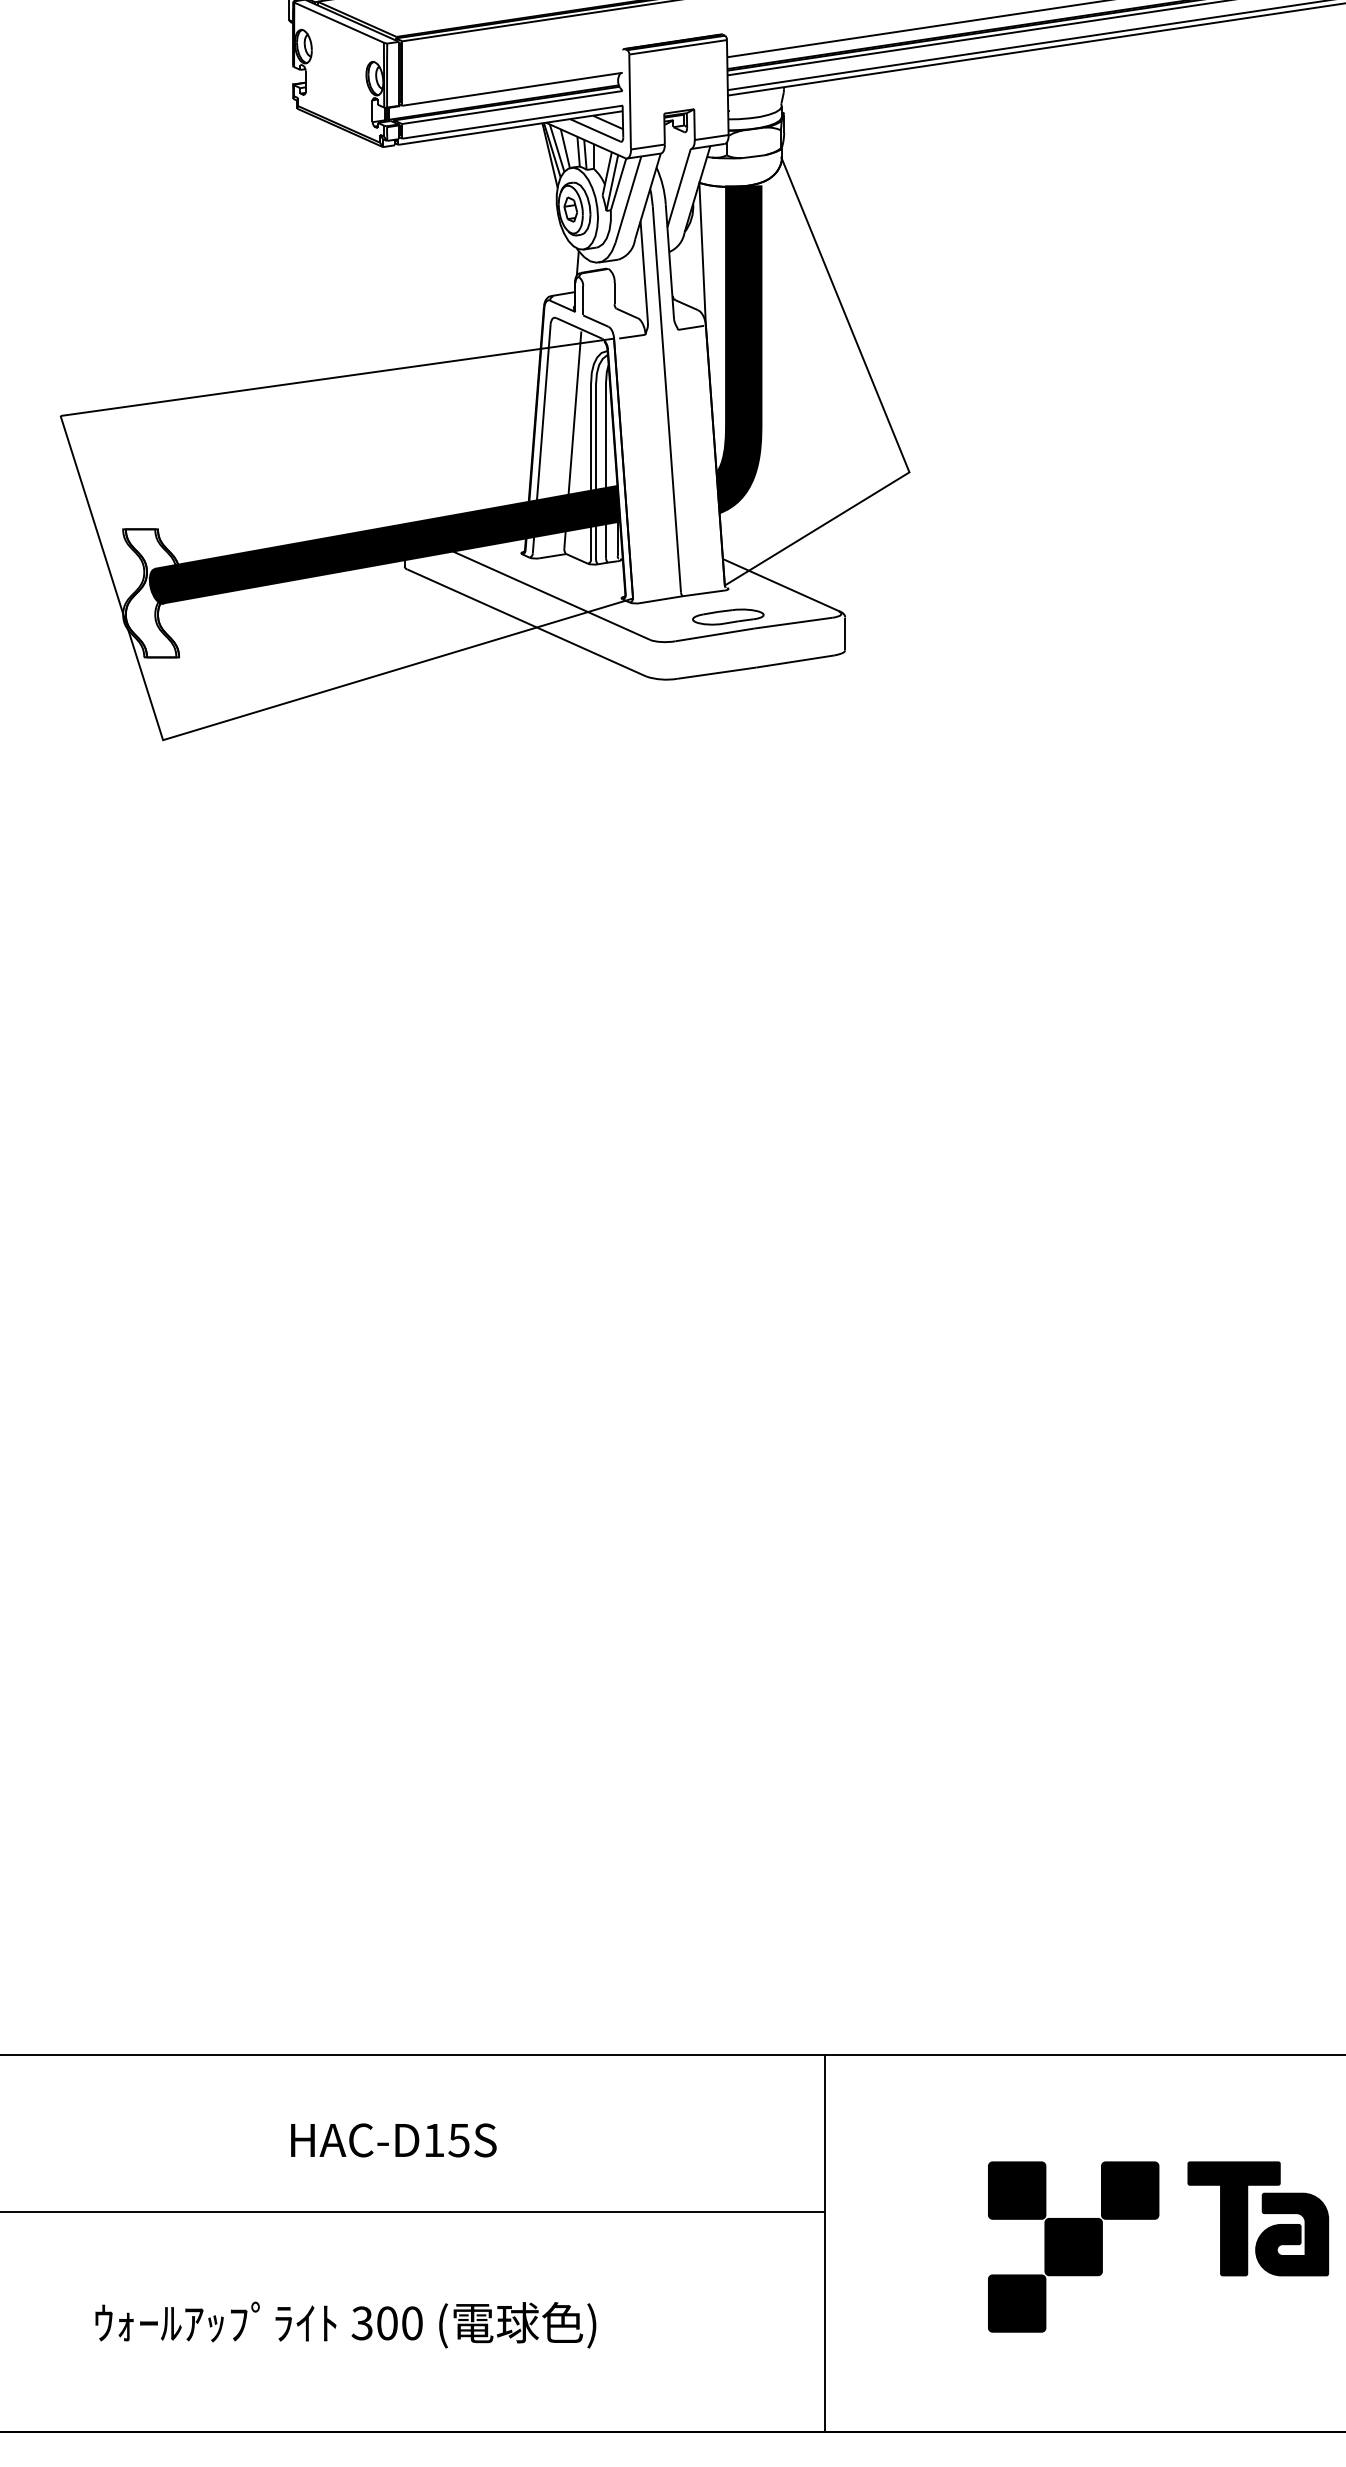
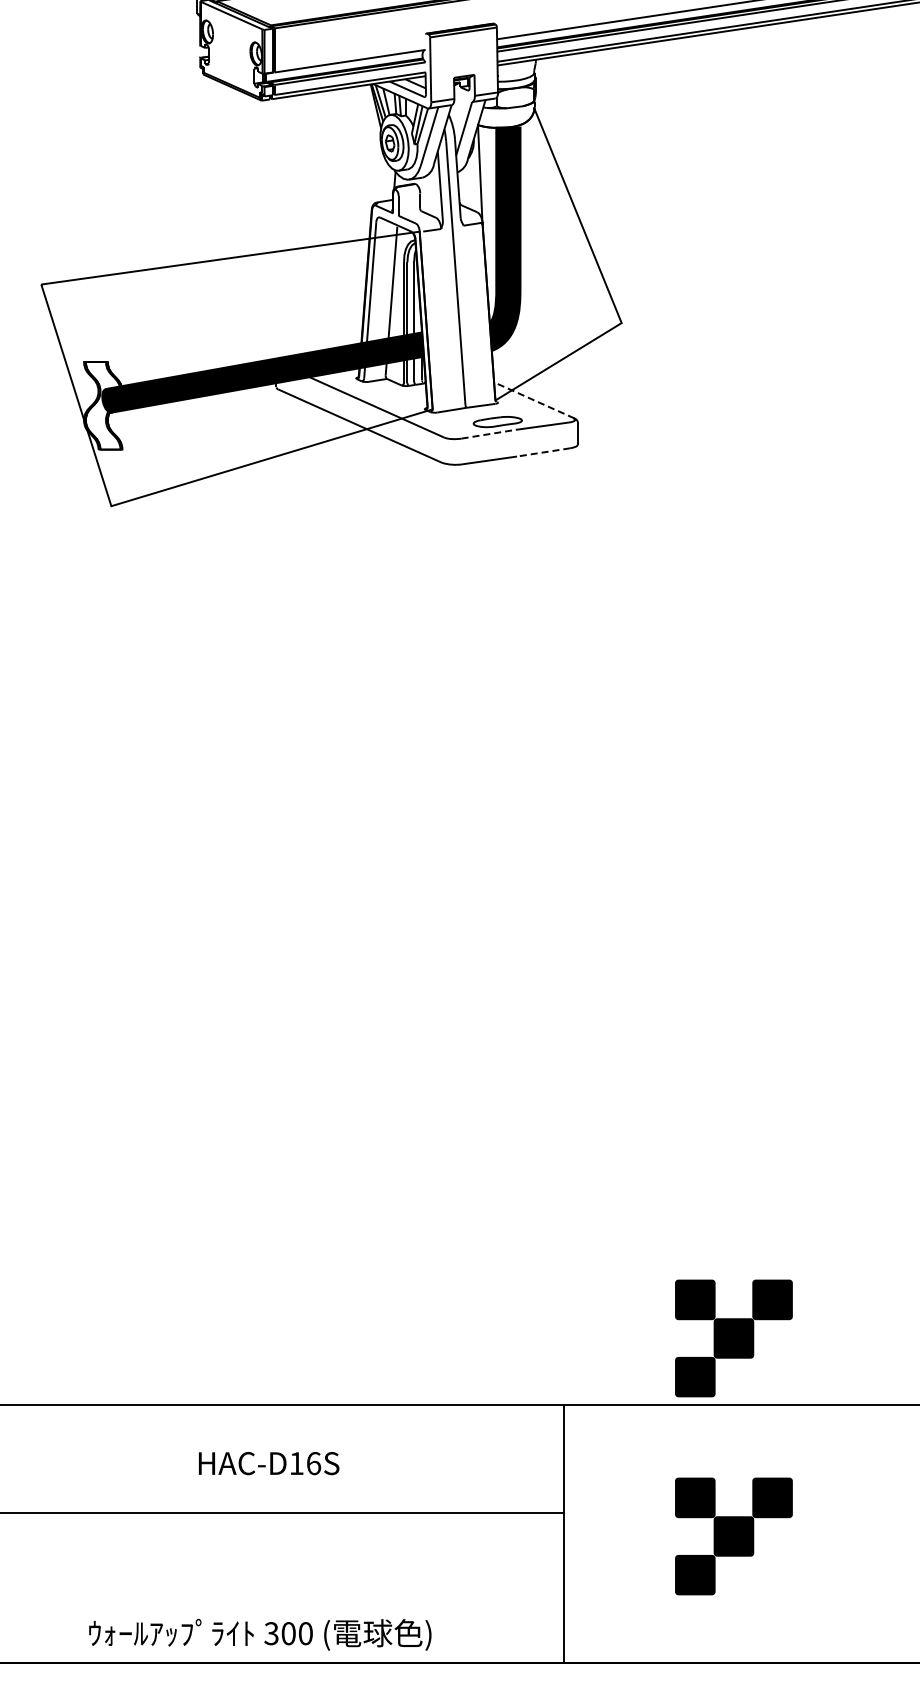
line: (780, 585) -> (533, 400), solid -> dashed
line: (716, 635) -> (489, 434), solid -> dashed
line: (795, 661) -> (543, 452), solid -> dashed
part: (1073, 1957) -> (733, 1338), added
text: (458, 2140) -> (313, 1463), HAC-D15S -> HAC-D16S
part: (1257, 2217) -> (859, 1516), removed
text: (346, 2324) -> (260, 1634), moved

